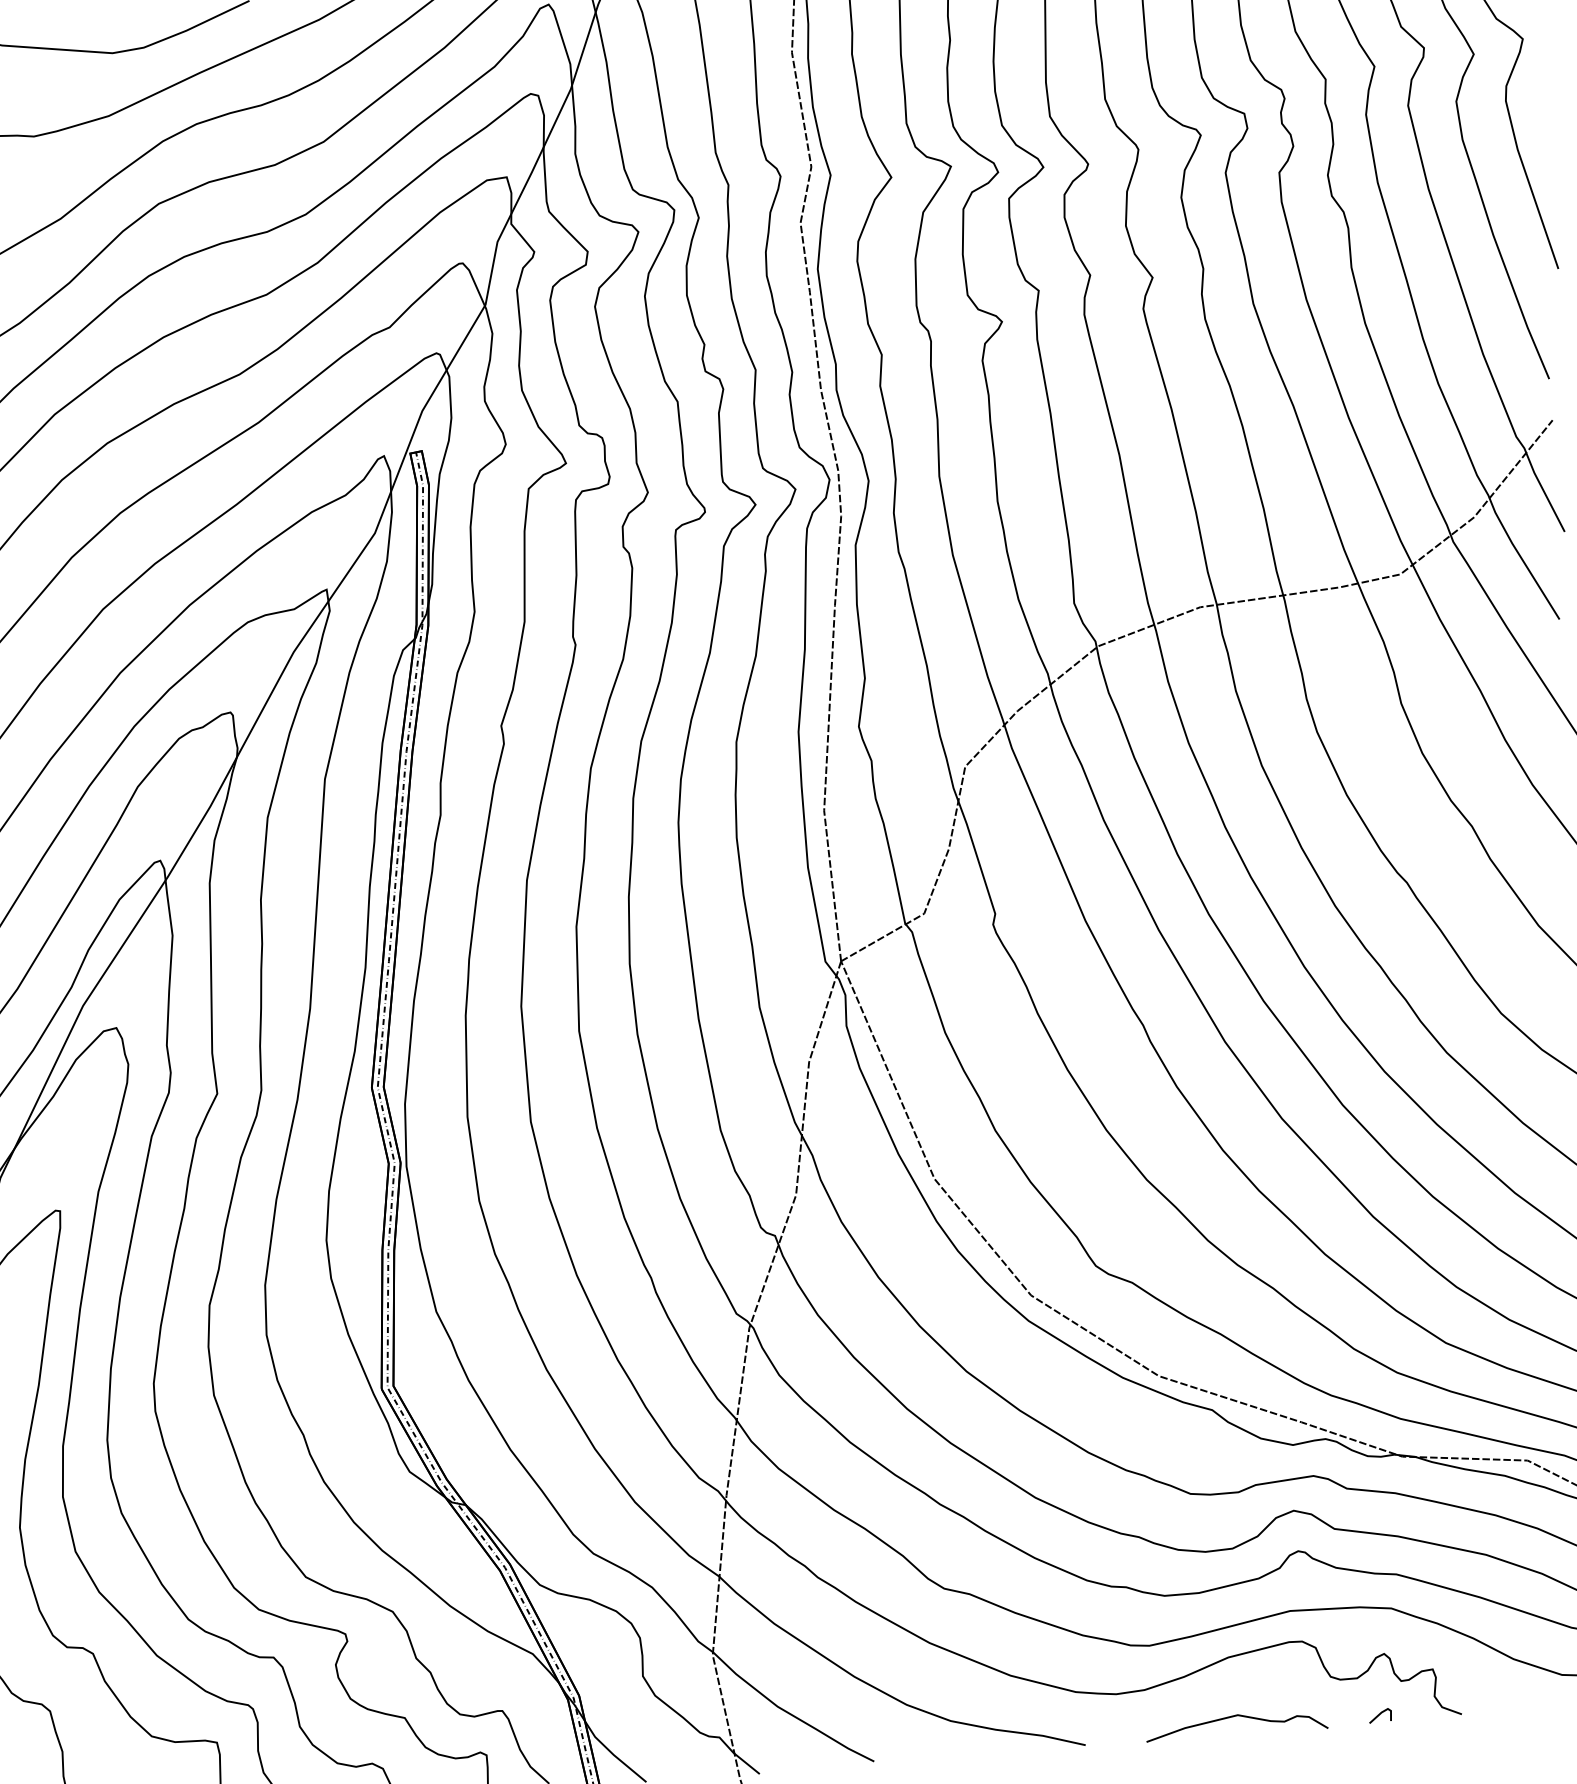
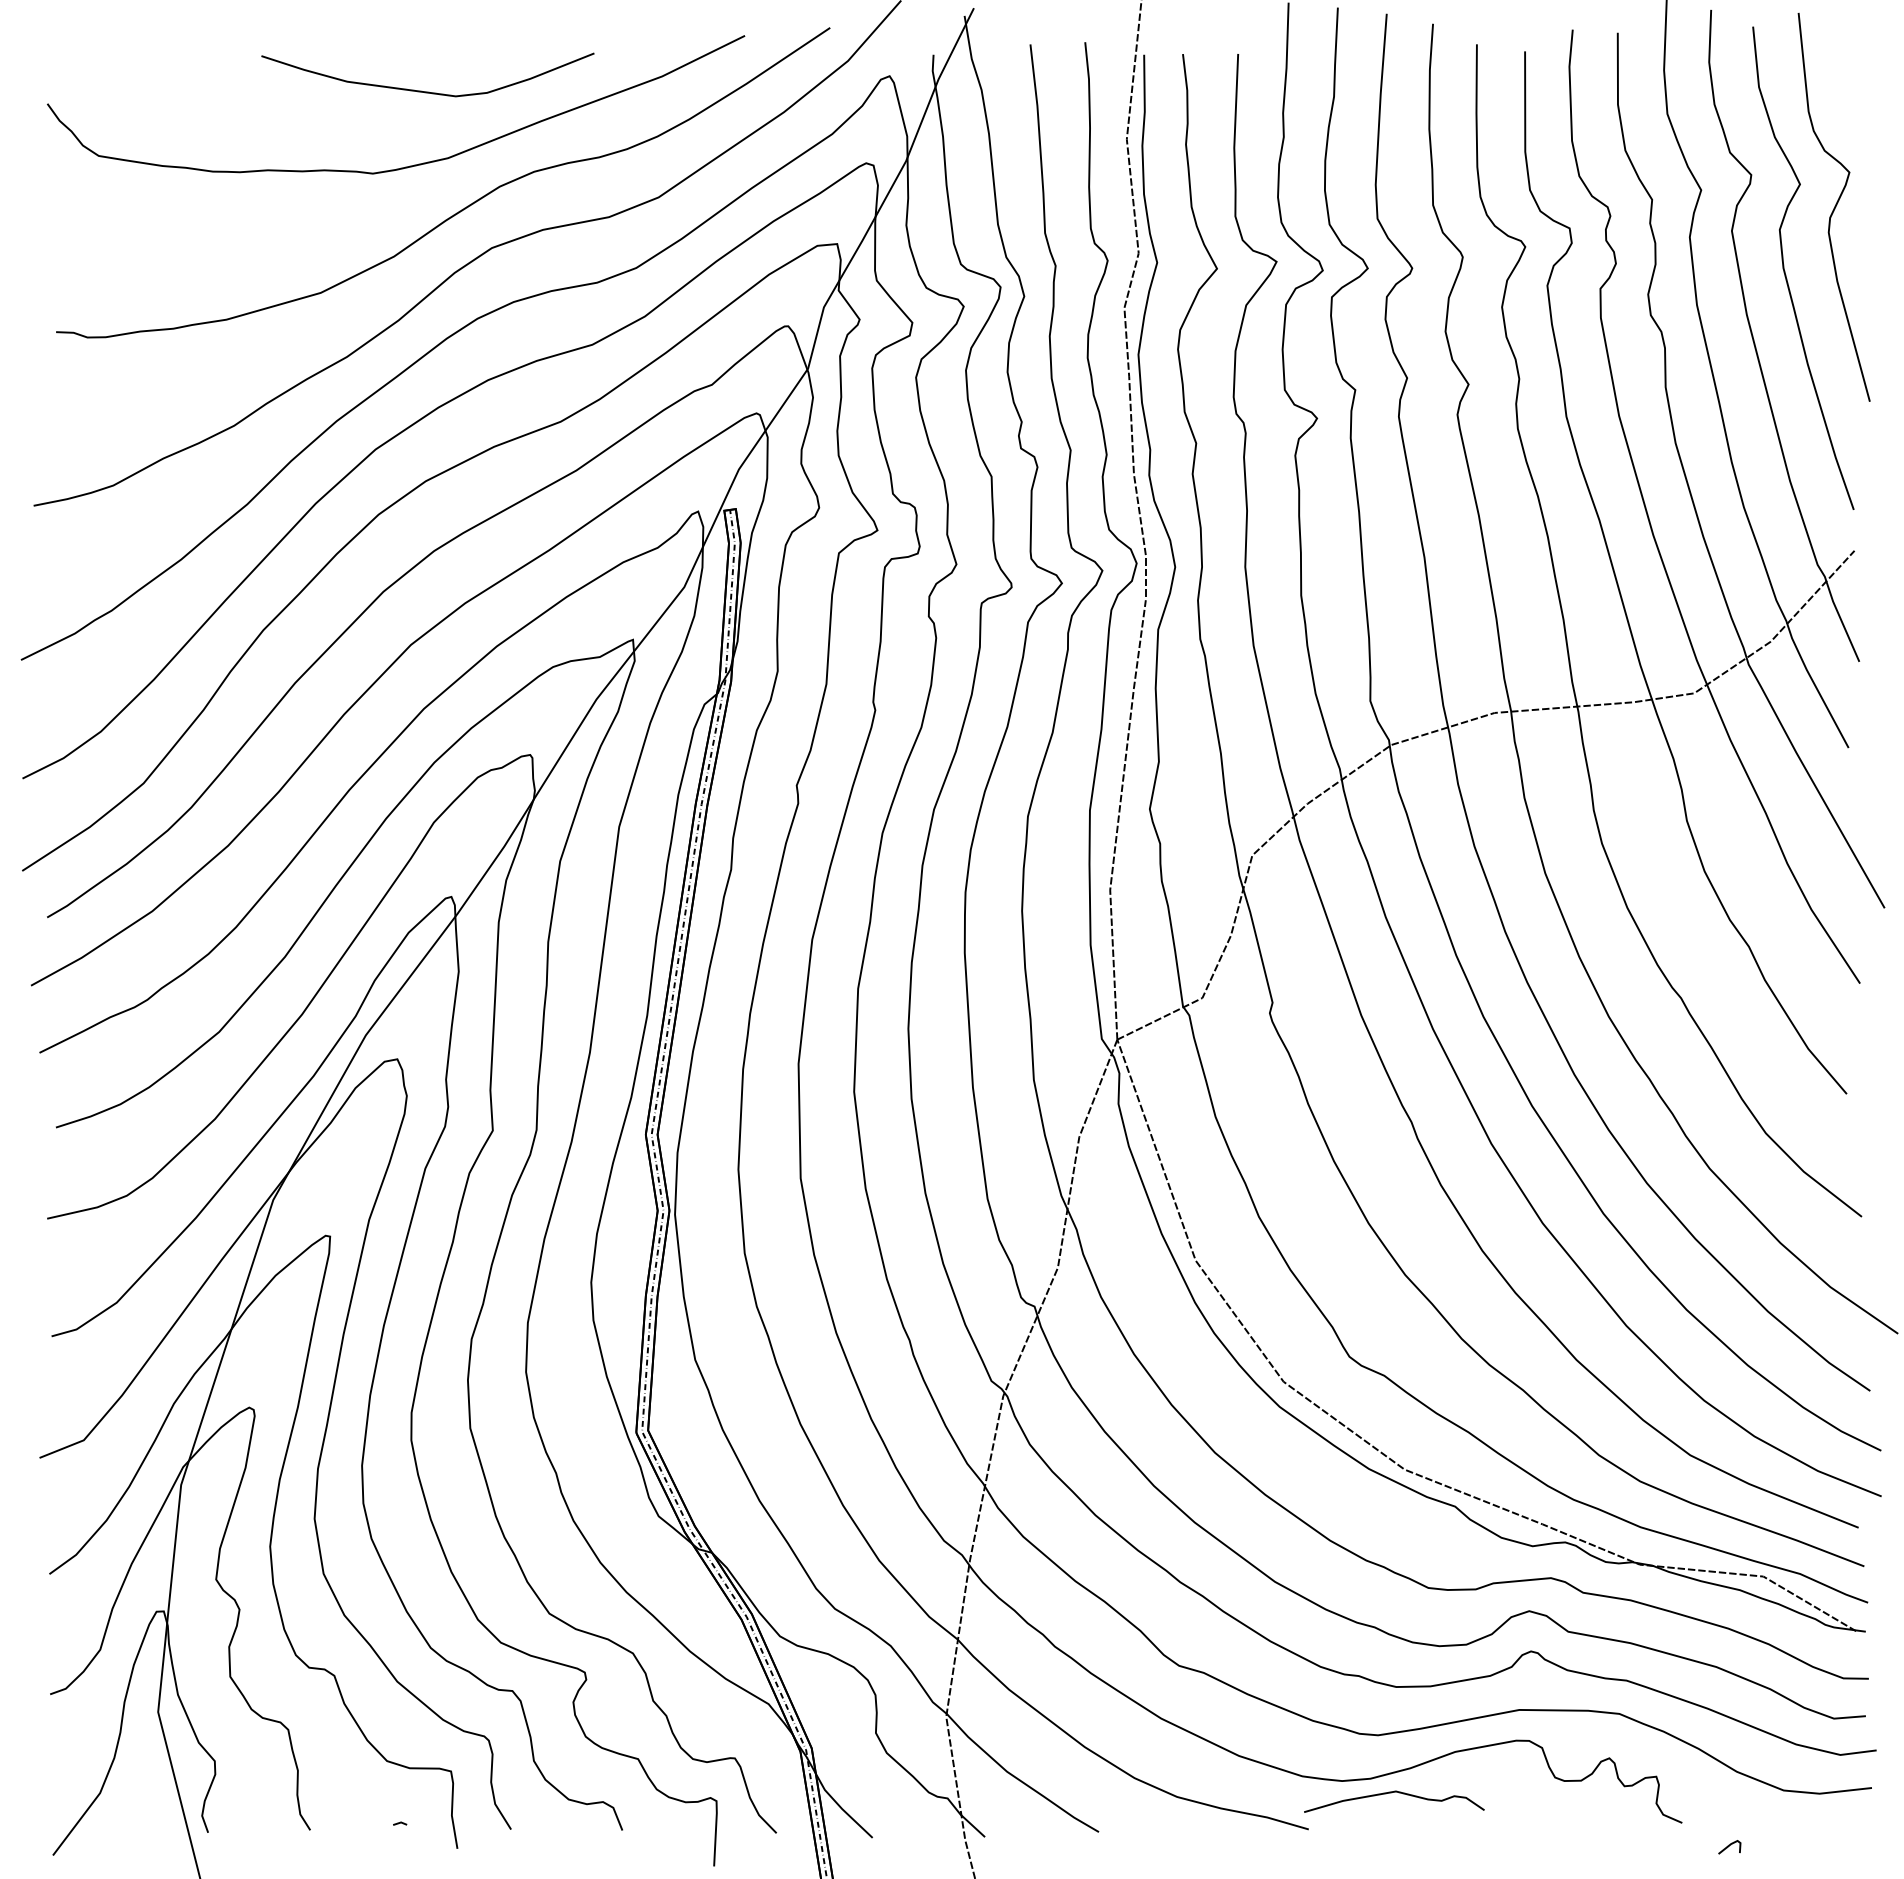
line: (1380, 1715) -> (1729, 1846), moved
curve: (1233, 1717) -> (1391, 1793), moved

